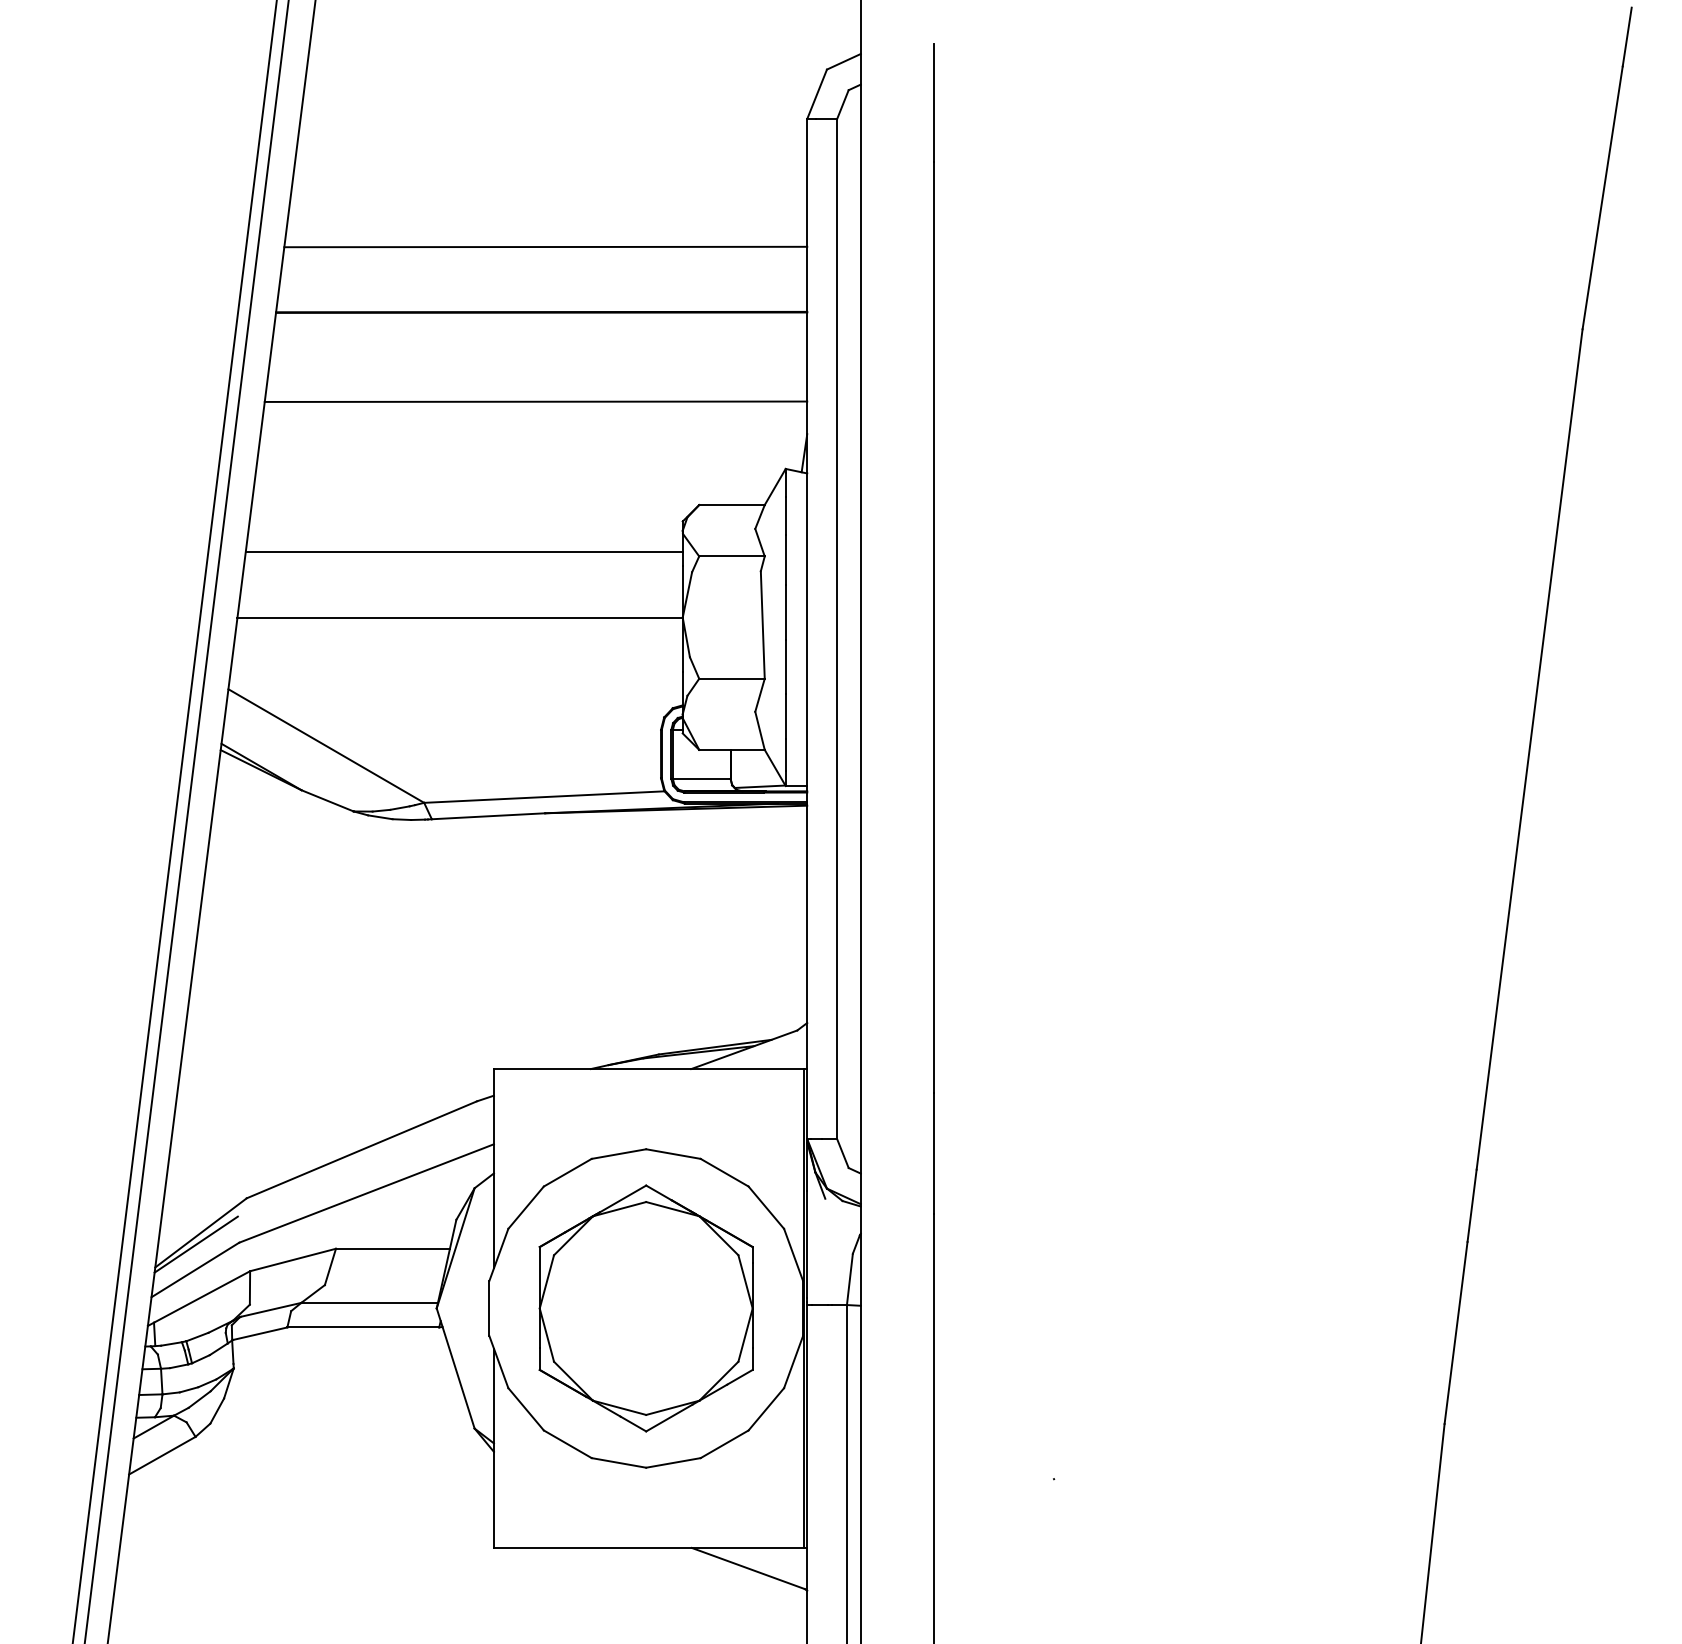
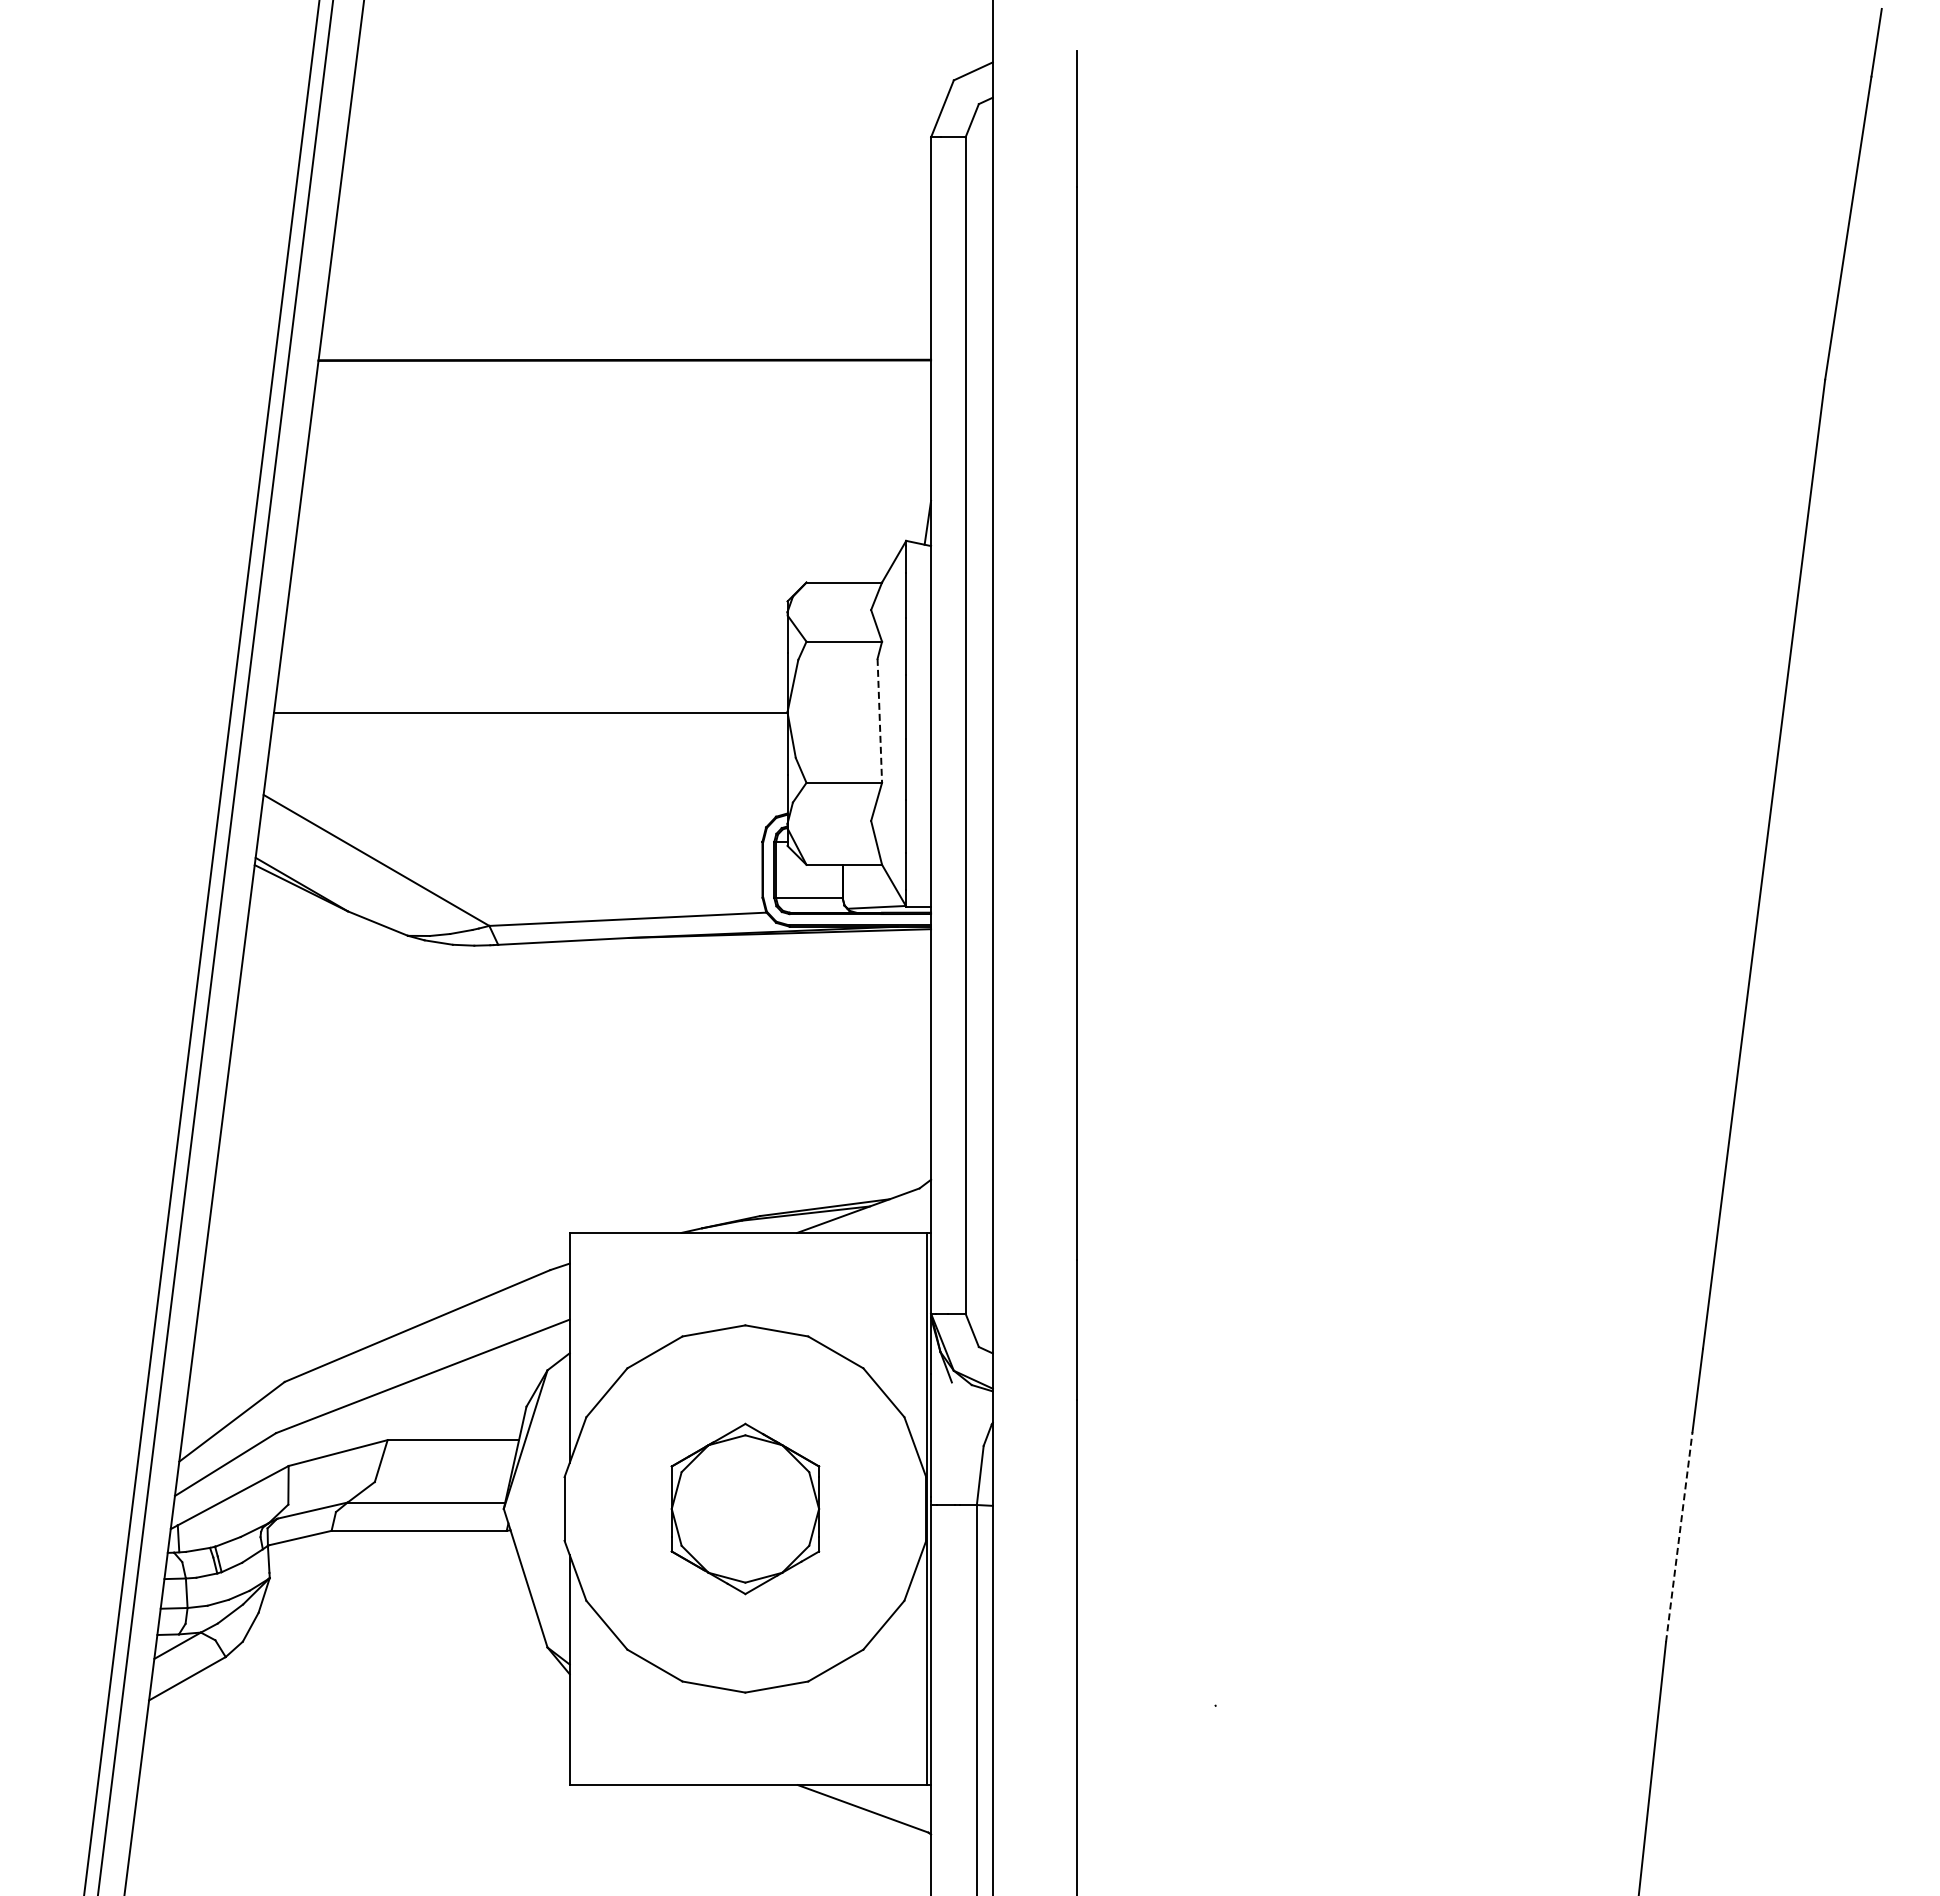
line: (545, 246) -> (629, 284), removed
line: (536, 401) -> (618, 463), removed
line: (464, 551) -> (535, 636), removed
line: (762, 625) -> (879, 721), solid -> dashed
line: (196, 1244) -> (226, 1435), removed
part: (646, 1308) -> (745, 1508), size x0.6
line: (1456, 1333) -> (1679, 1537), solid -> dashed

